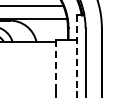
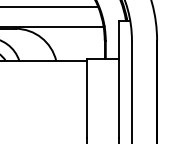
line: (77, 53) -> (119, 79), dashed -> solid
line: (56, 65) -> (87, 97), dashed -> solid

